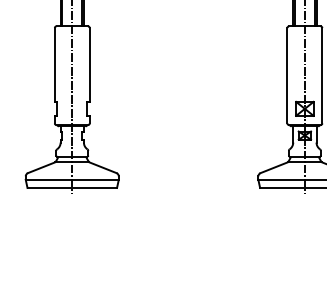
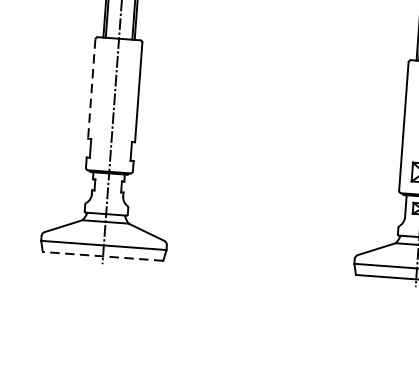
line: (54, 64) -> (91, 88), solid -> dashed
line: (72, 187) -> (103, 255), solid -> dashed

